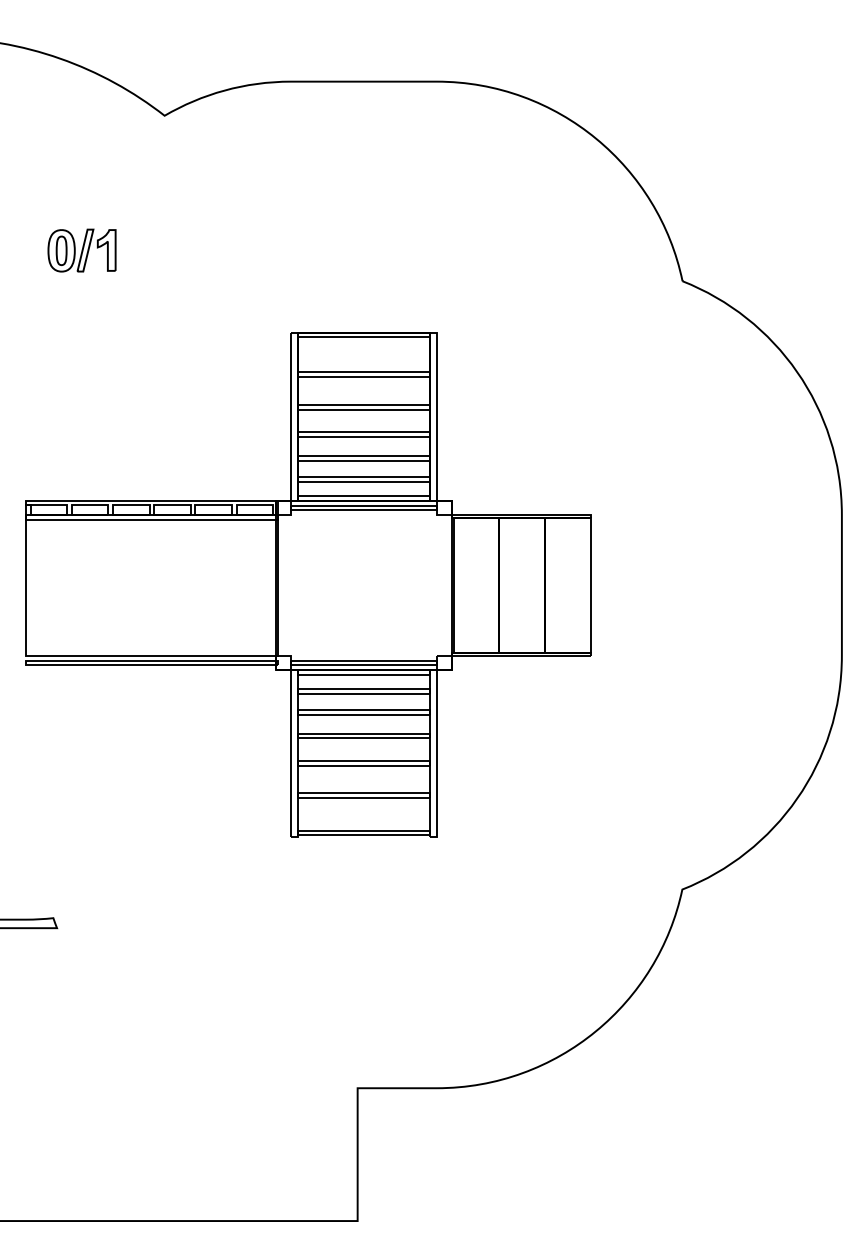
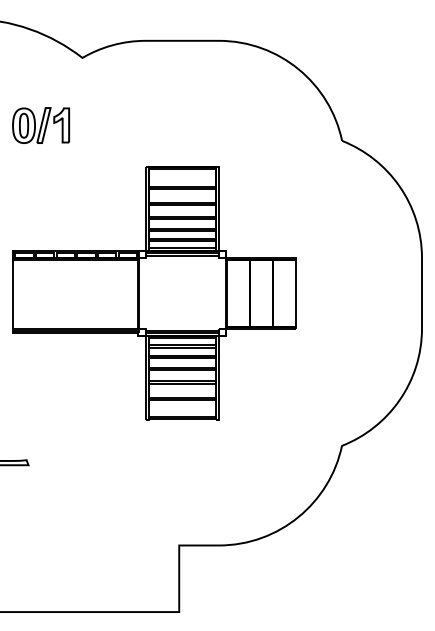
part: (80, 250) -> (40, 125), size x1.67

